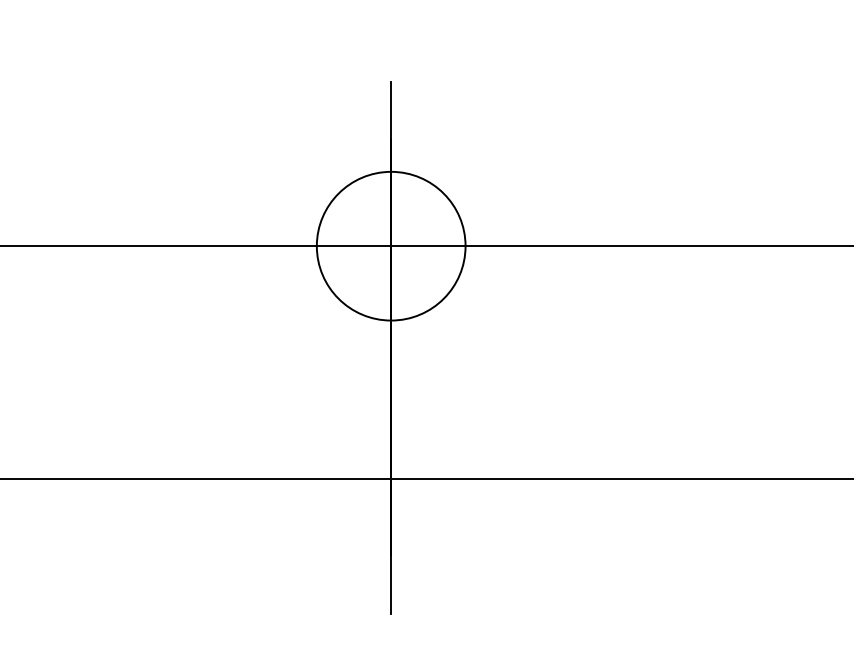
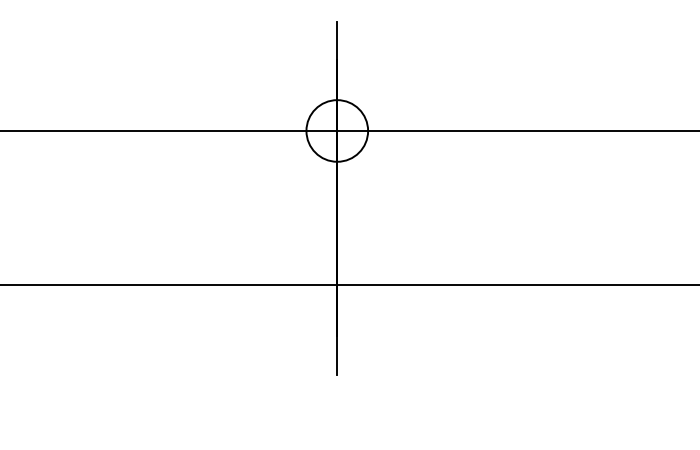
circle: (391, 245) -> (337, 130), size x0.62

